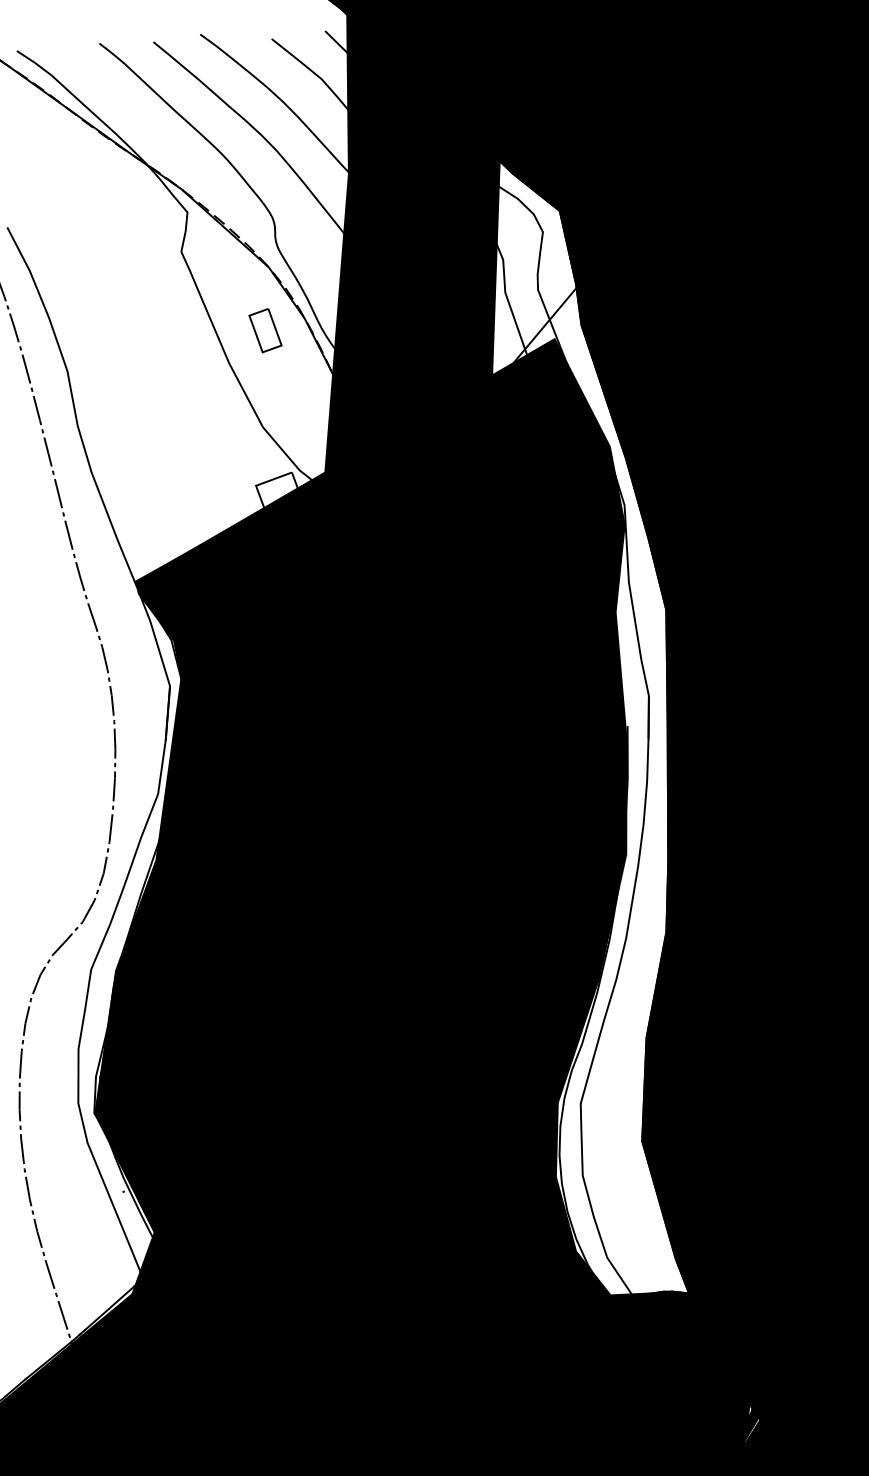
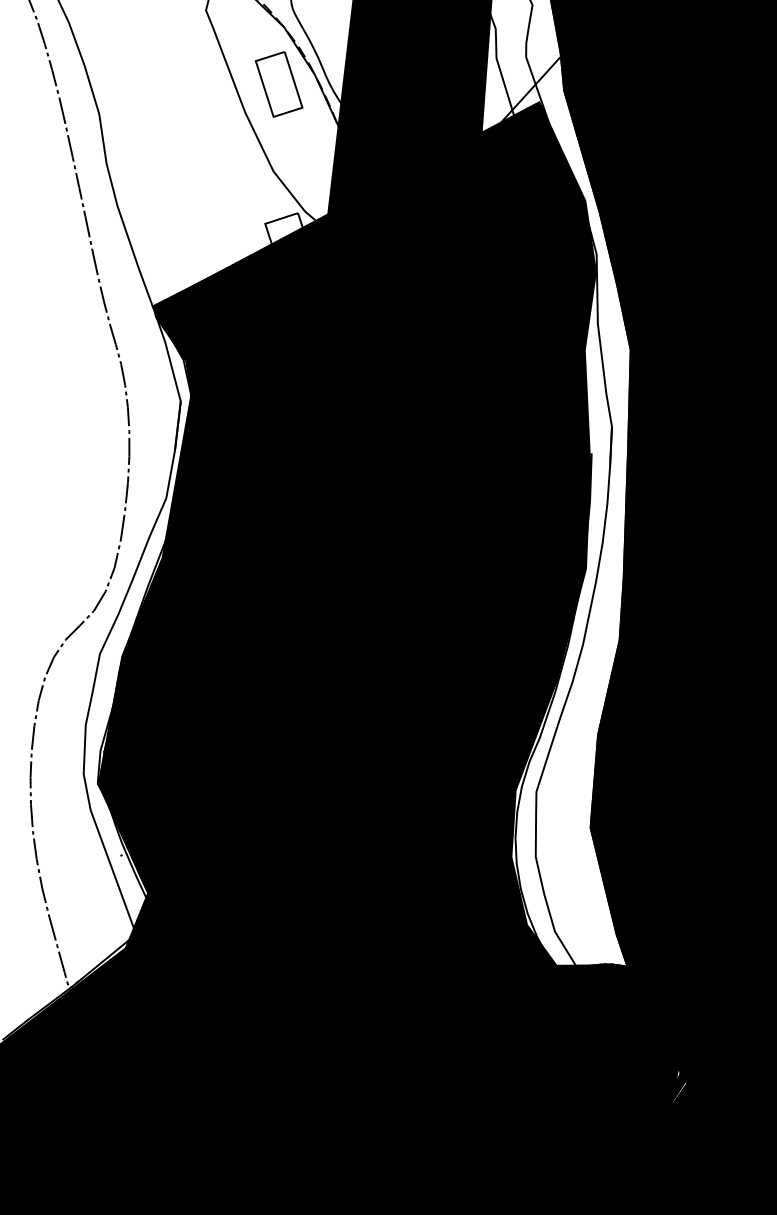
part: (265, 330) -> (279, 84), size x1.67

